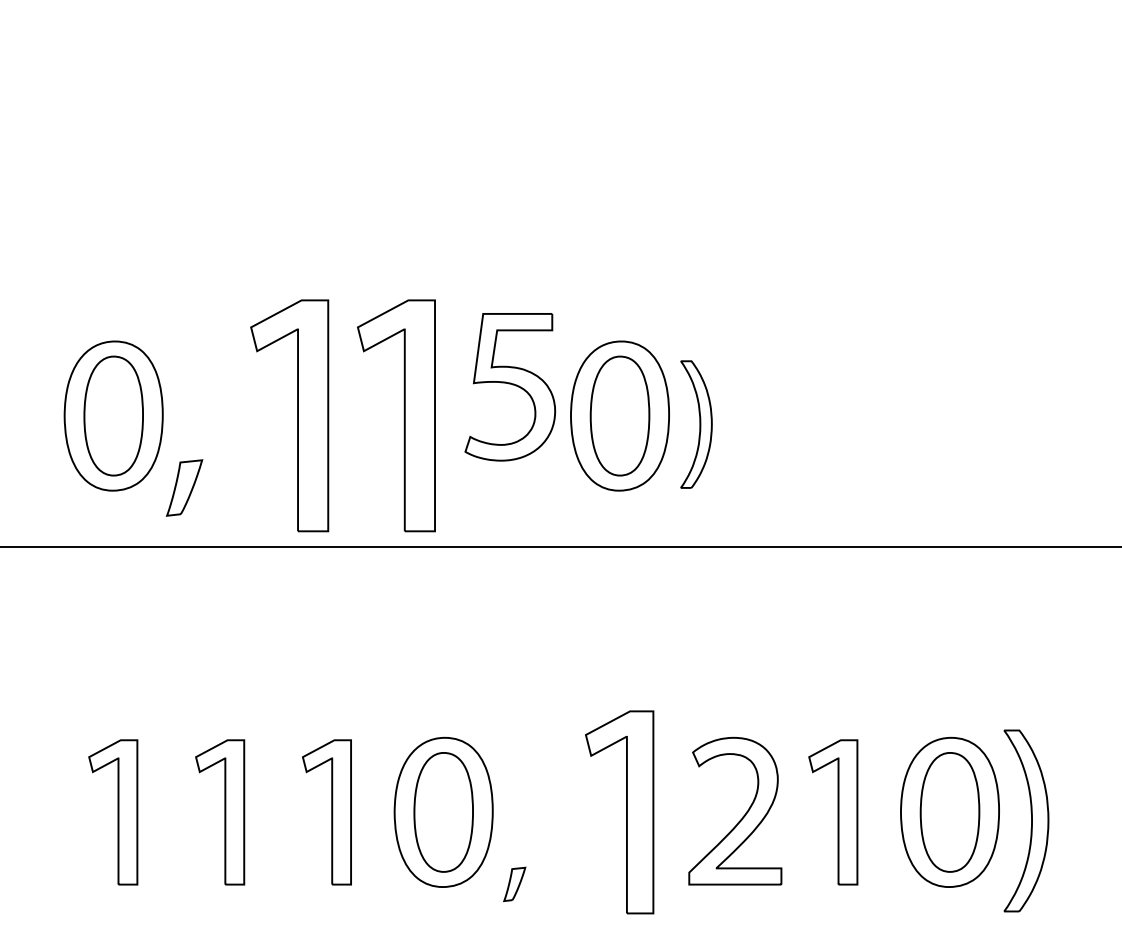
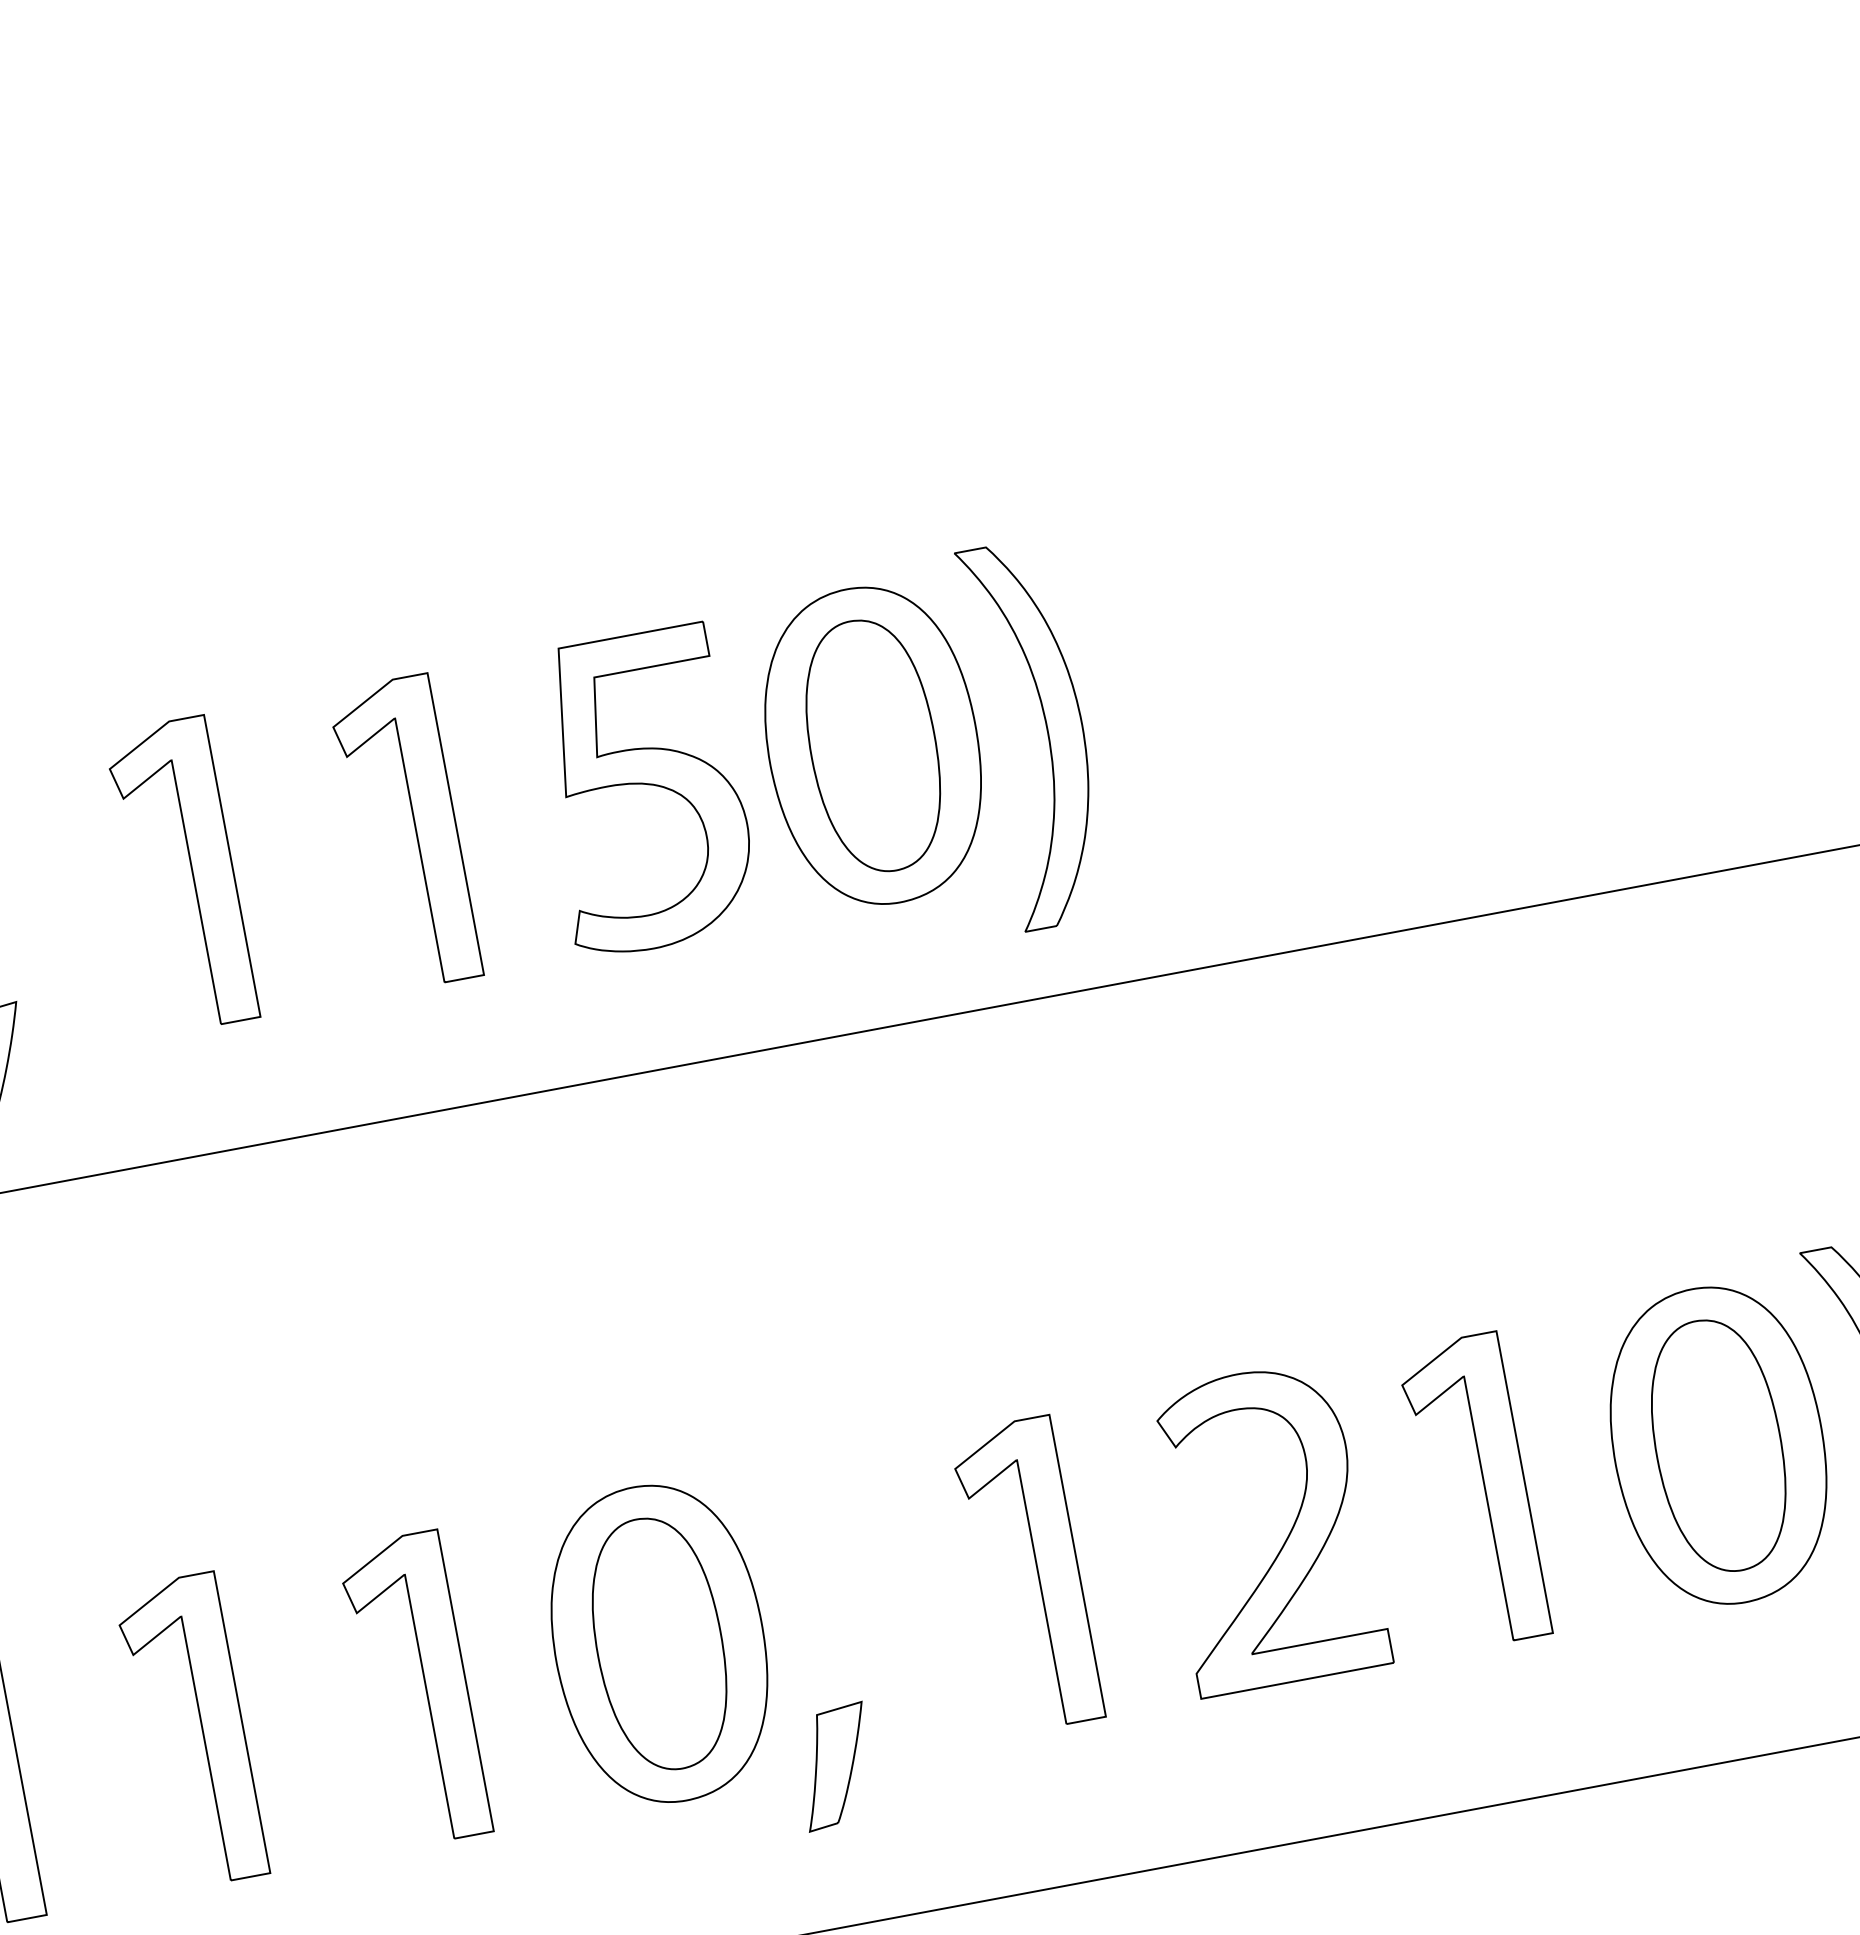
part: (510, 387) -> (644, 791), moved
part: (289, 416) -> (181, 876), size x0.62
part: (396, 416) -> (405, 834), size x0.62
part: (696, 424) -> (1036, 733), size x1.43
part: (619, 812) -> (1027, 1575), size x0.71
part: (514, 884) -> (835, 1767), size x1.67

